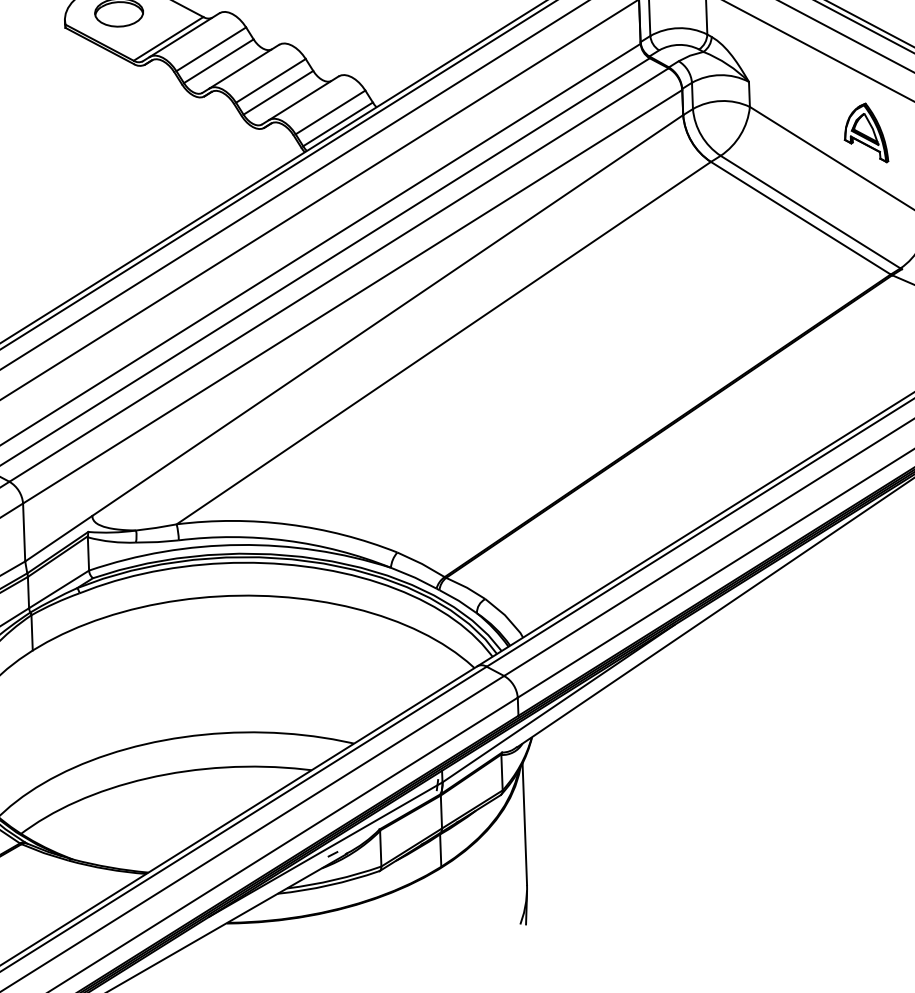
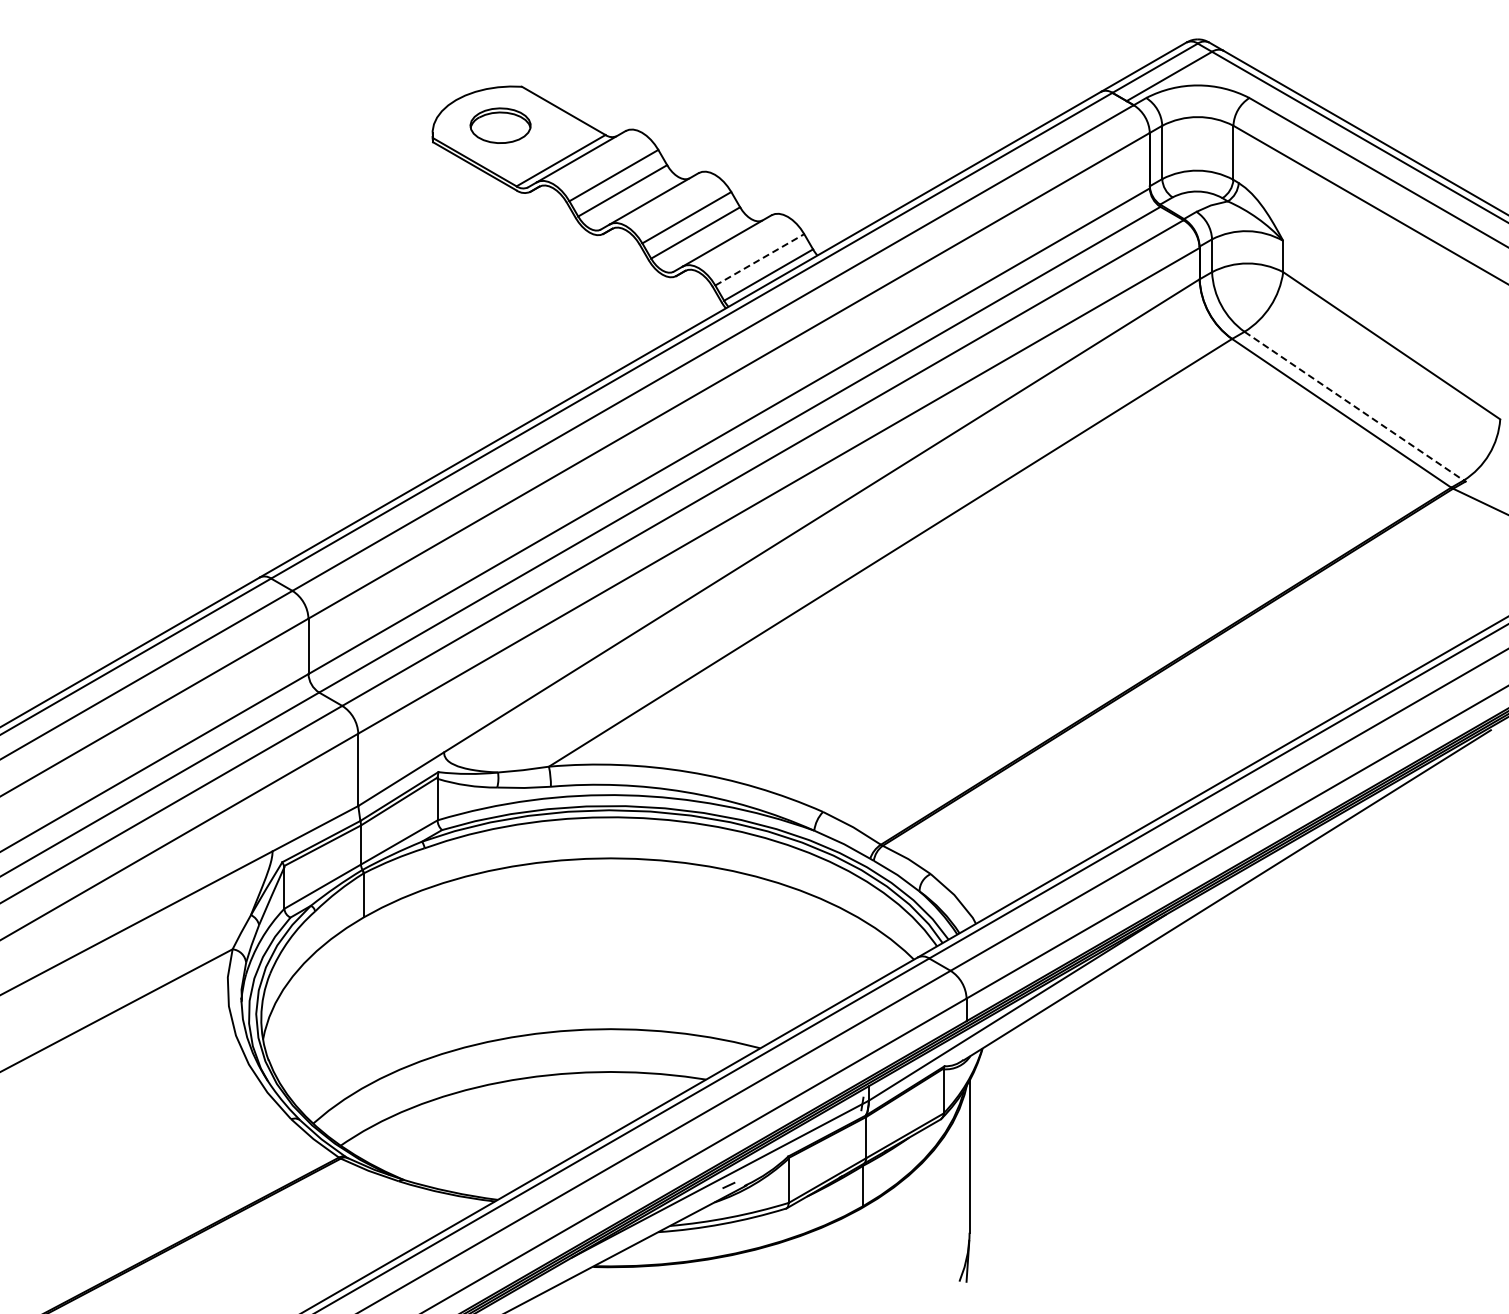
line: (331, 112) -> (760, 259), solid -> dashed
part: (865, 133) -> (1426, 310), removed
line: (810, 212) -> (1354, 406), solid -> dashed

